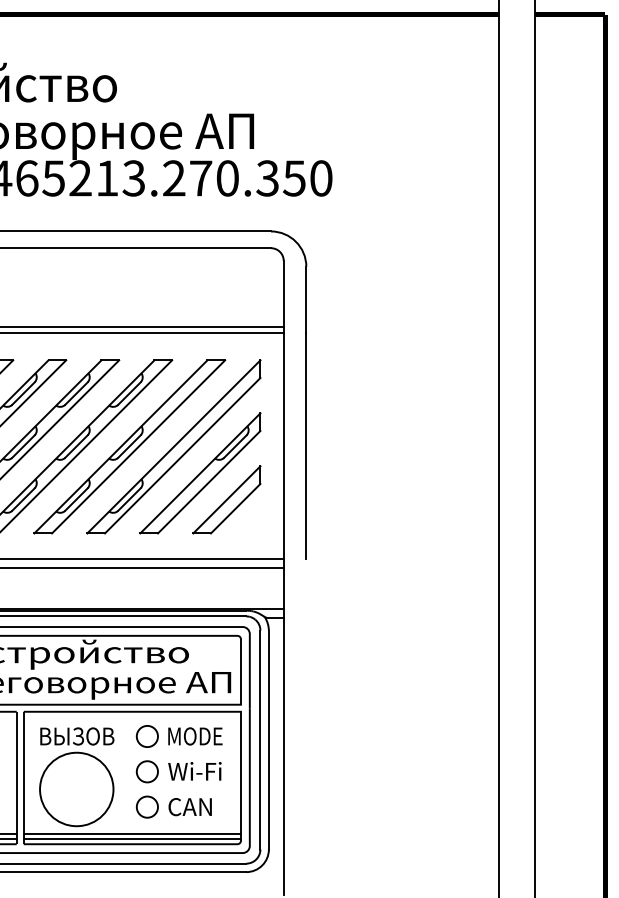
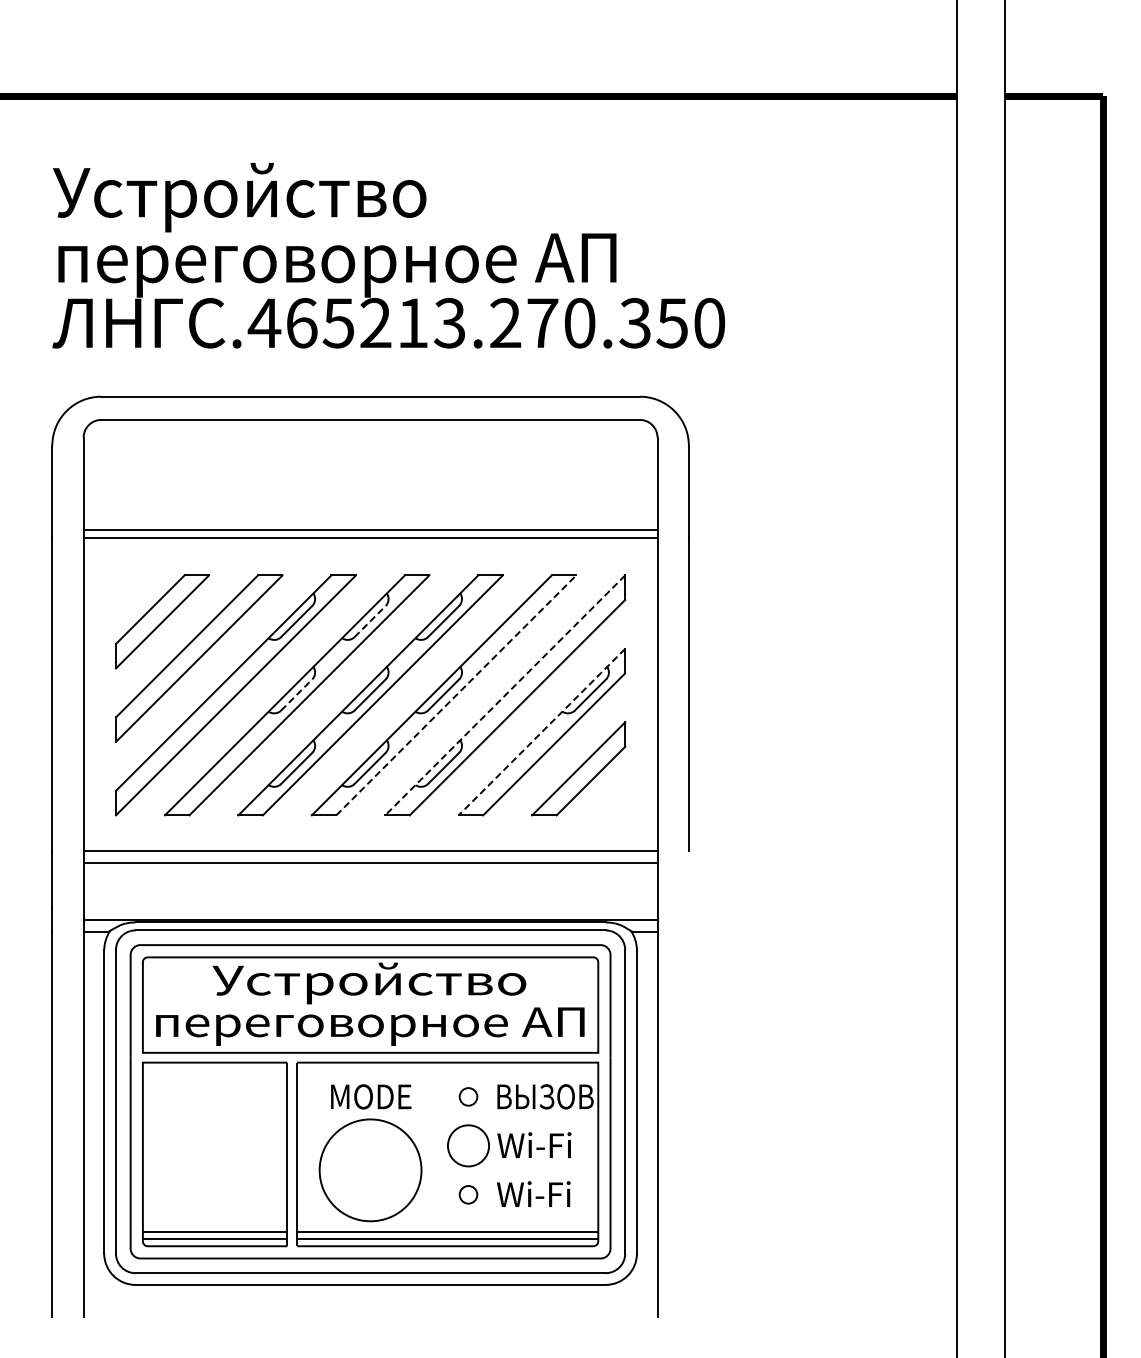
line: (76, 393) -> (370, 621), solid -> dashed
line: (24, 446) -> (297, 694), solid -> dashed
line: (138, 446) -> (456, 695), solid -> dashed
line: (174, 446) -> (505, 695), solid -> dashed
line: (200, 473) -> (541, 732), solid -> dashed
text: (77, 736) -> (371, 1096), ВЫЗОВ -> MODE
circle: (147, 736) -> (468, 1096), size x0.6
text: (203, 736) -> (546, 1096), MODE -> ВЫЗОВ
circle: (147, 771) -> (468, 1145), size x1.4
circle: (147, 806) -> (468, 1194), size x0.6
text: (194, 806) -> (533, 1194), CAN -> Wi-Fi

